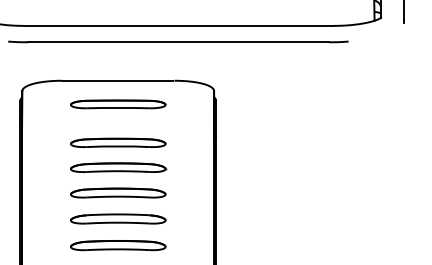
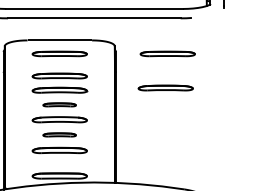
part: (305, 103) -> (167, 53), added
part: (302, 162) -> (165, 87), added
part: (117, 192) -> (59, 104), size x0.6
part: (117, 244) -> (59, 134), size x0.6

